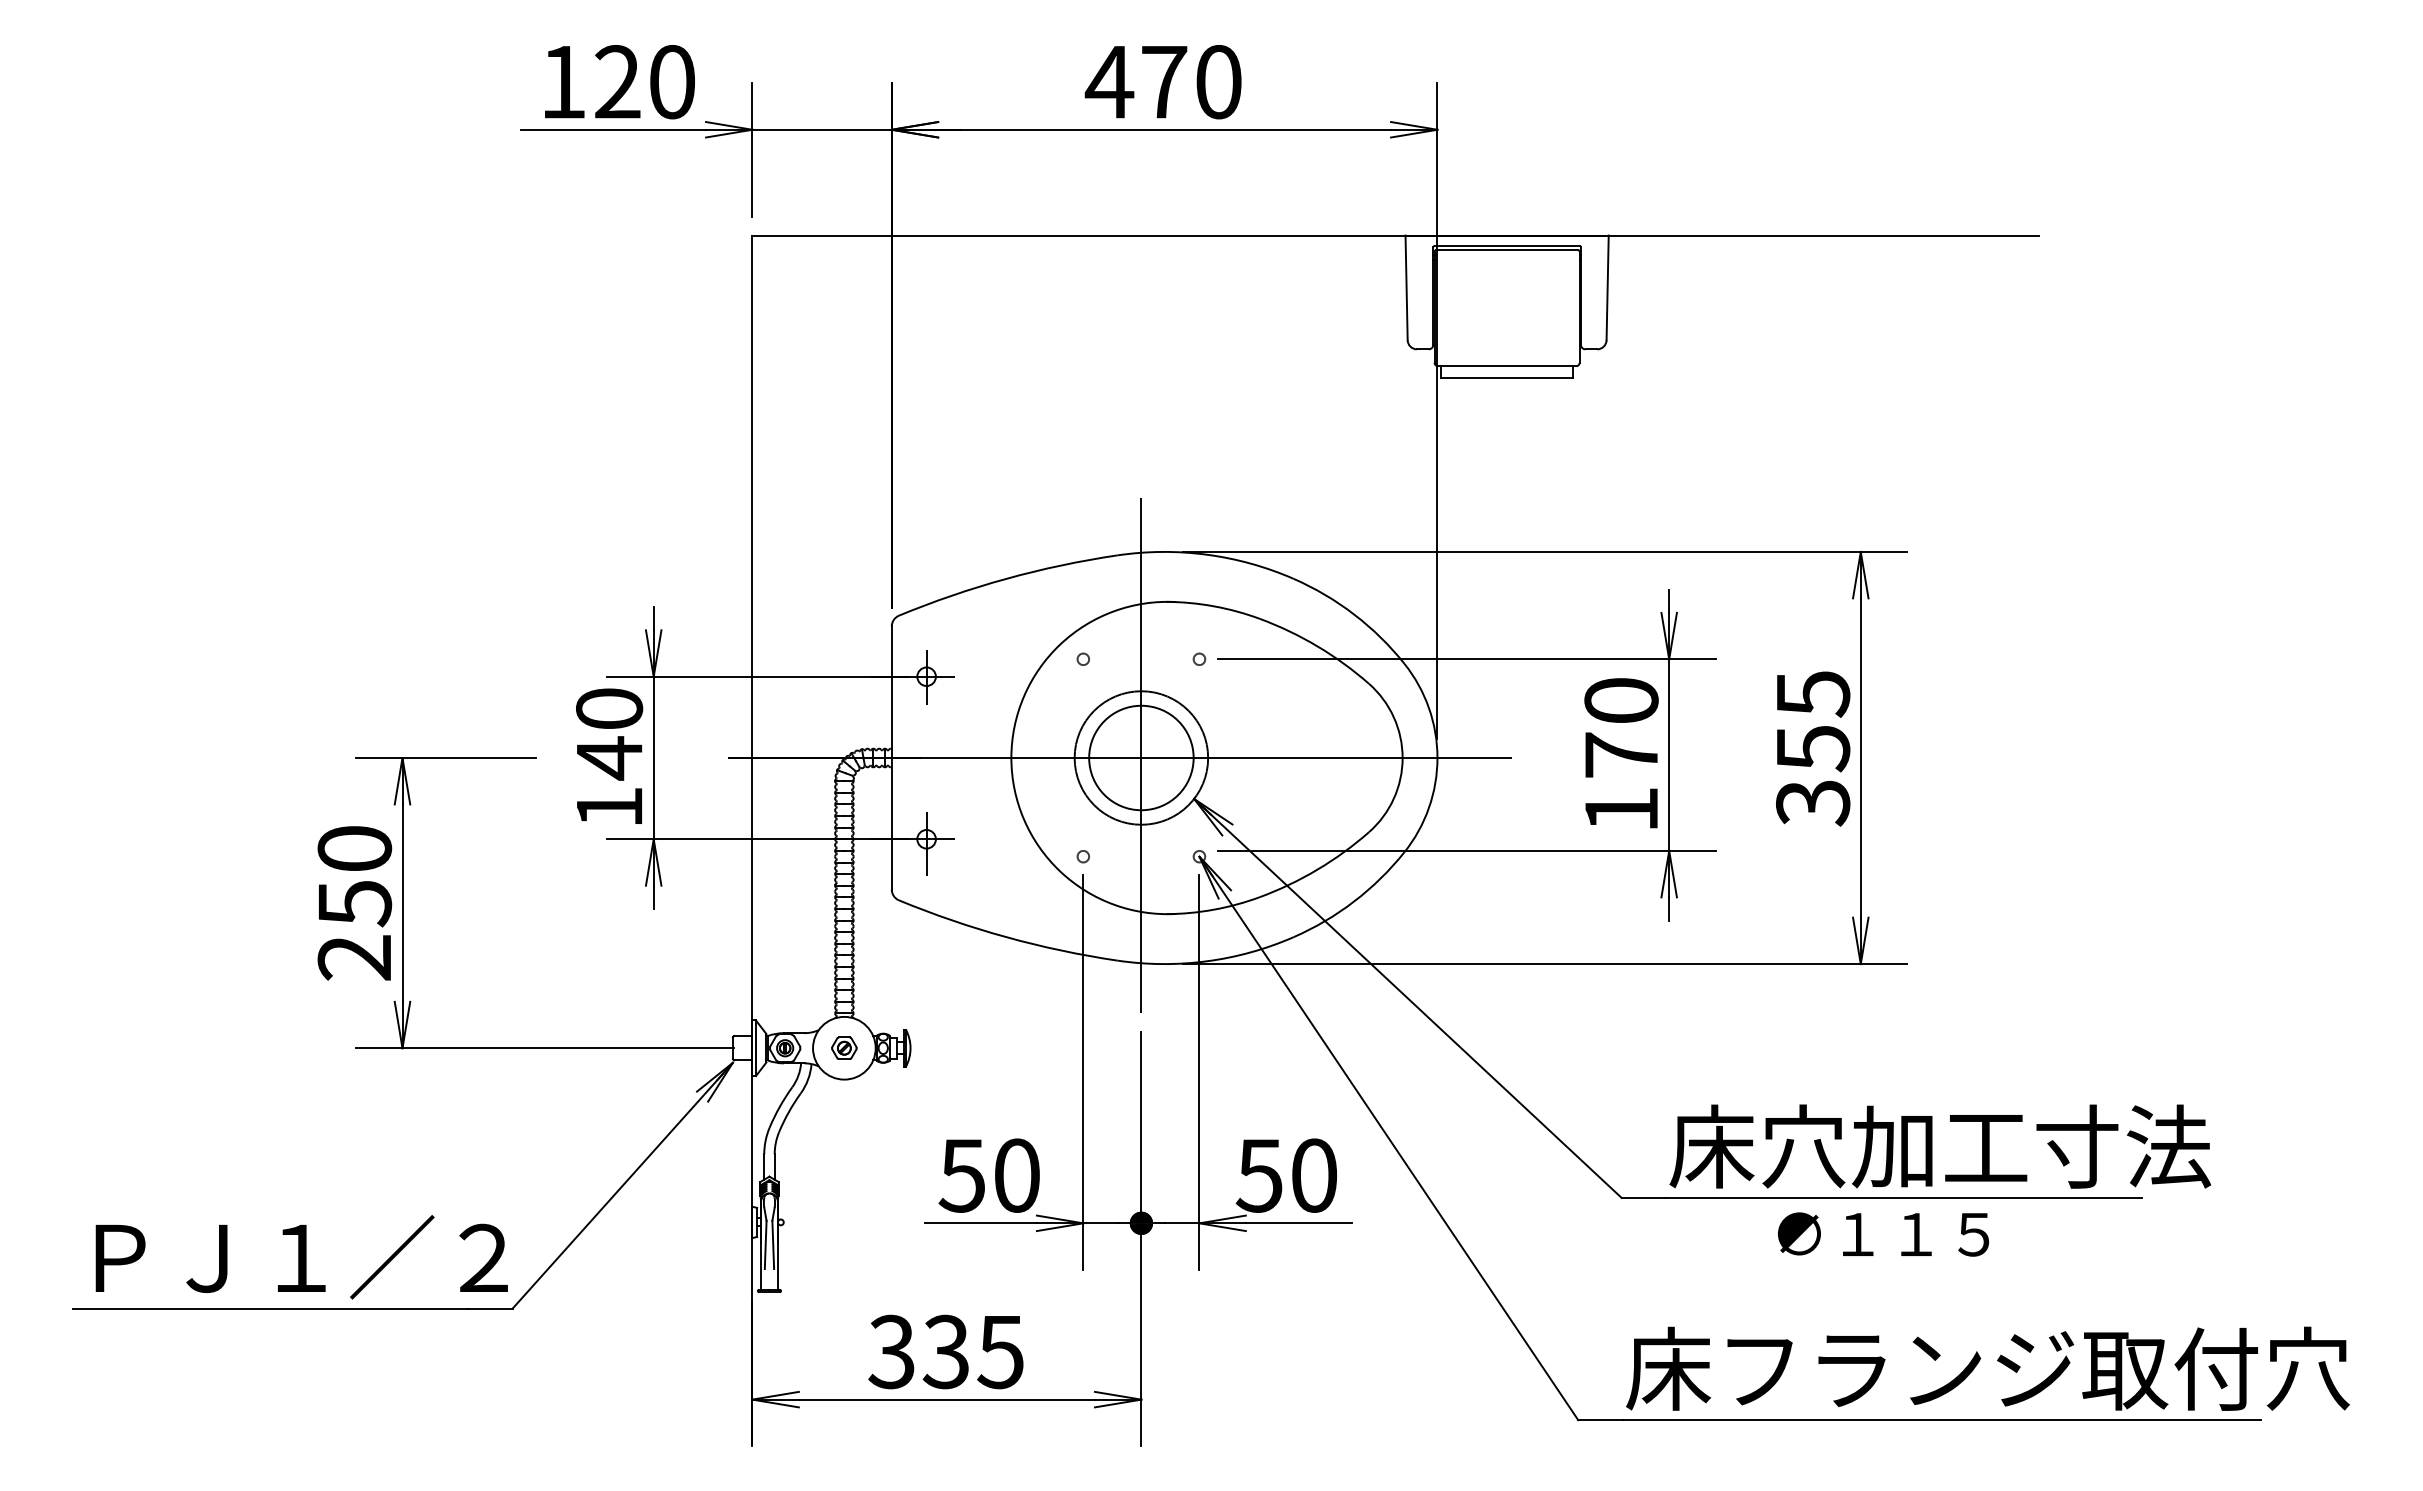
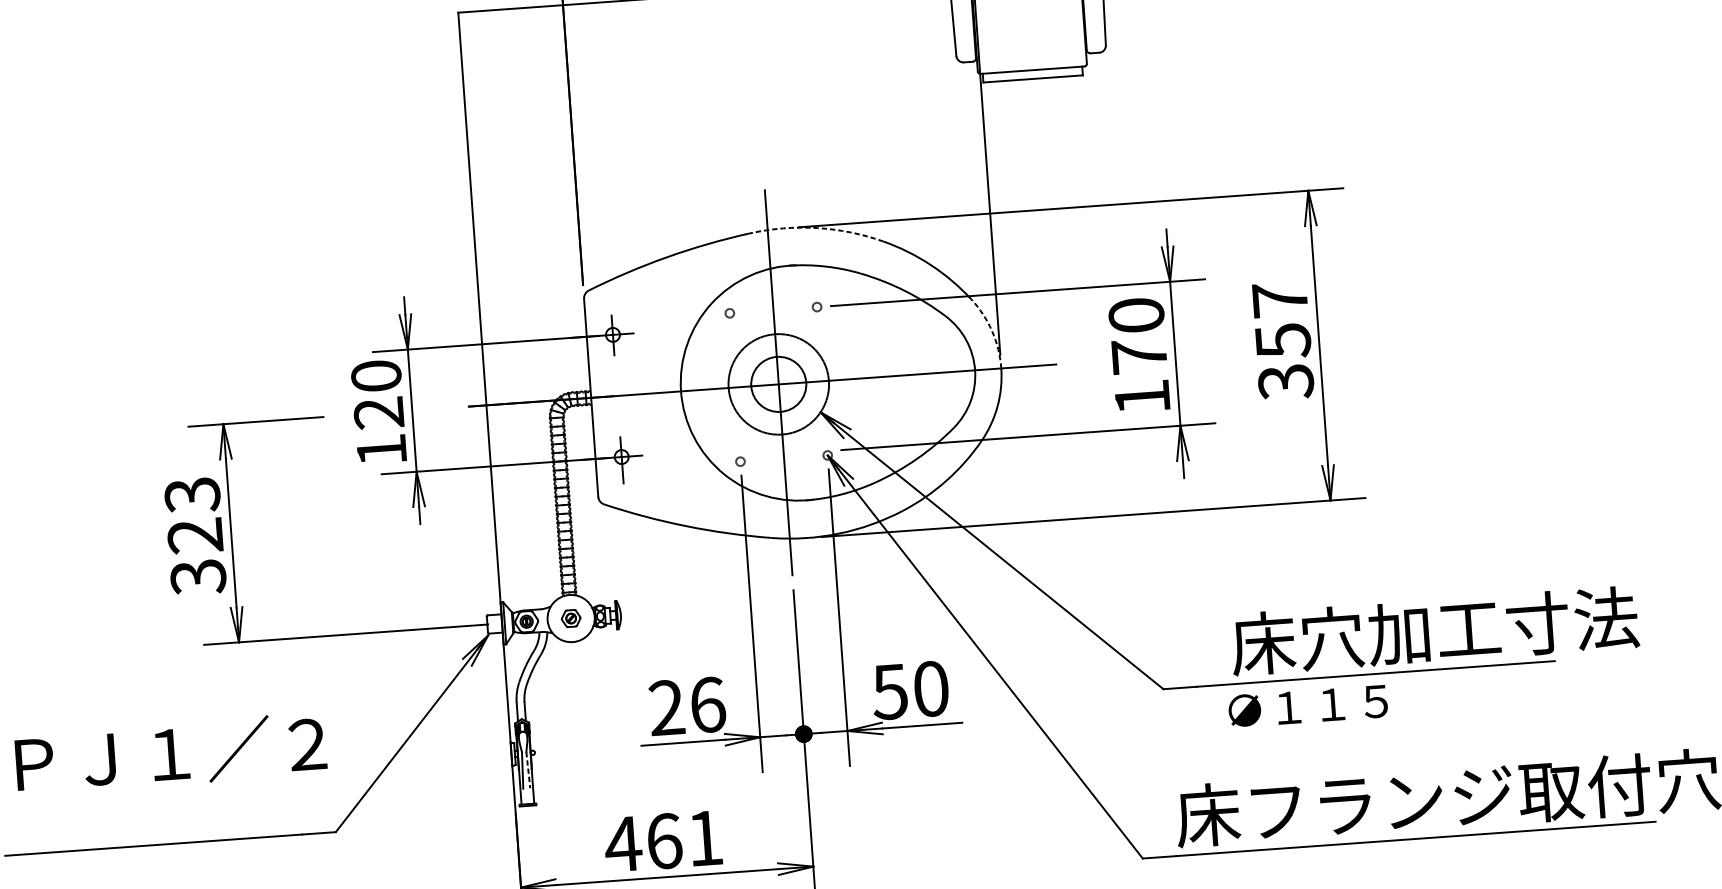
arc: (1207, 554) -> (817, 227), solid -> dashed
text: (1813, 694) -> (1280, 300), 355 -> 357
arc: (1428, 708) -> (991, 331), solid -> dashed
circle: (1141, 757) -> (778, 384), size x0.7
text: (609, 758) -> (379, 413), 140 -> 120
text: (354, 903) -> (195, 536), 250 -> 323
text: (1940, 1146) -> (1434, 630), moved
text: (989, 1175) -> (687, 706), 50 -> 26
text: (1883, 1234) -> (1308, 706), moved
line: (773, 1245) -> (528, 770), solid -> dashed
text: (301, 1257) -> (170, 753), moved
text: (945, 1351) -> (663, 841), 335 -> 461

